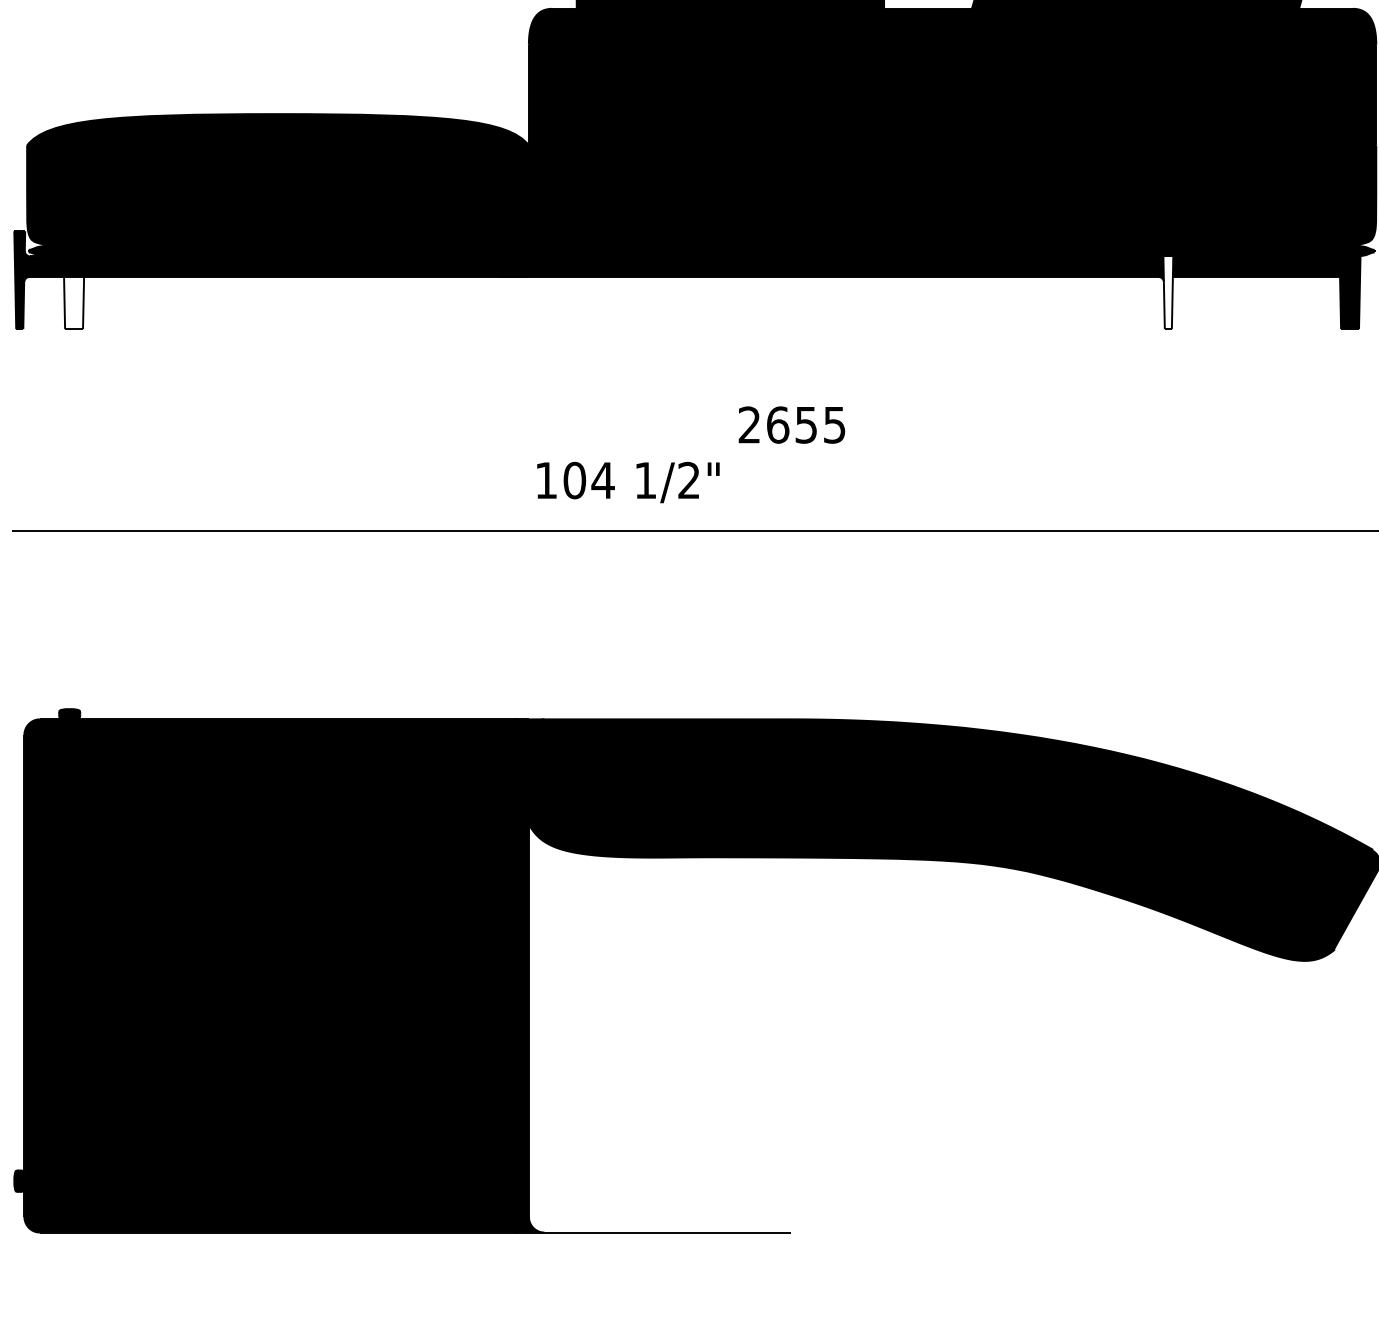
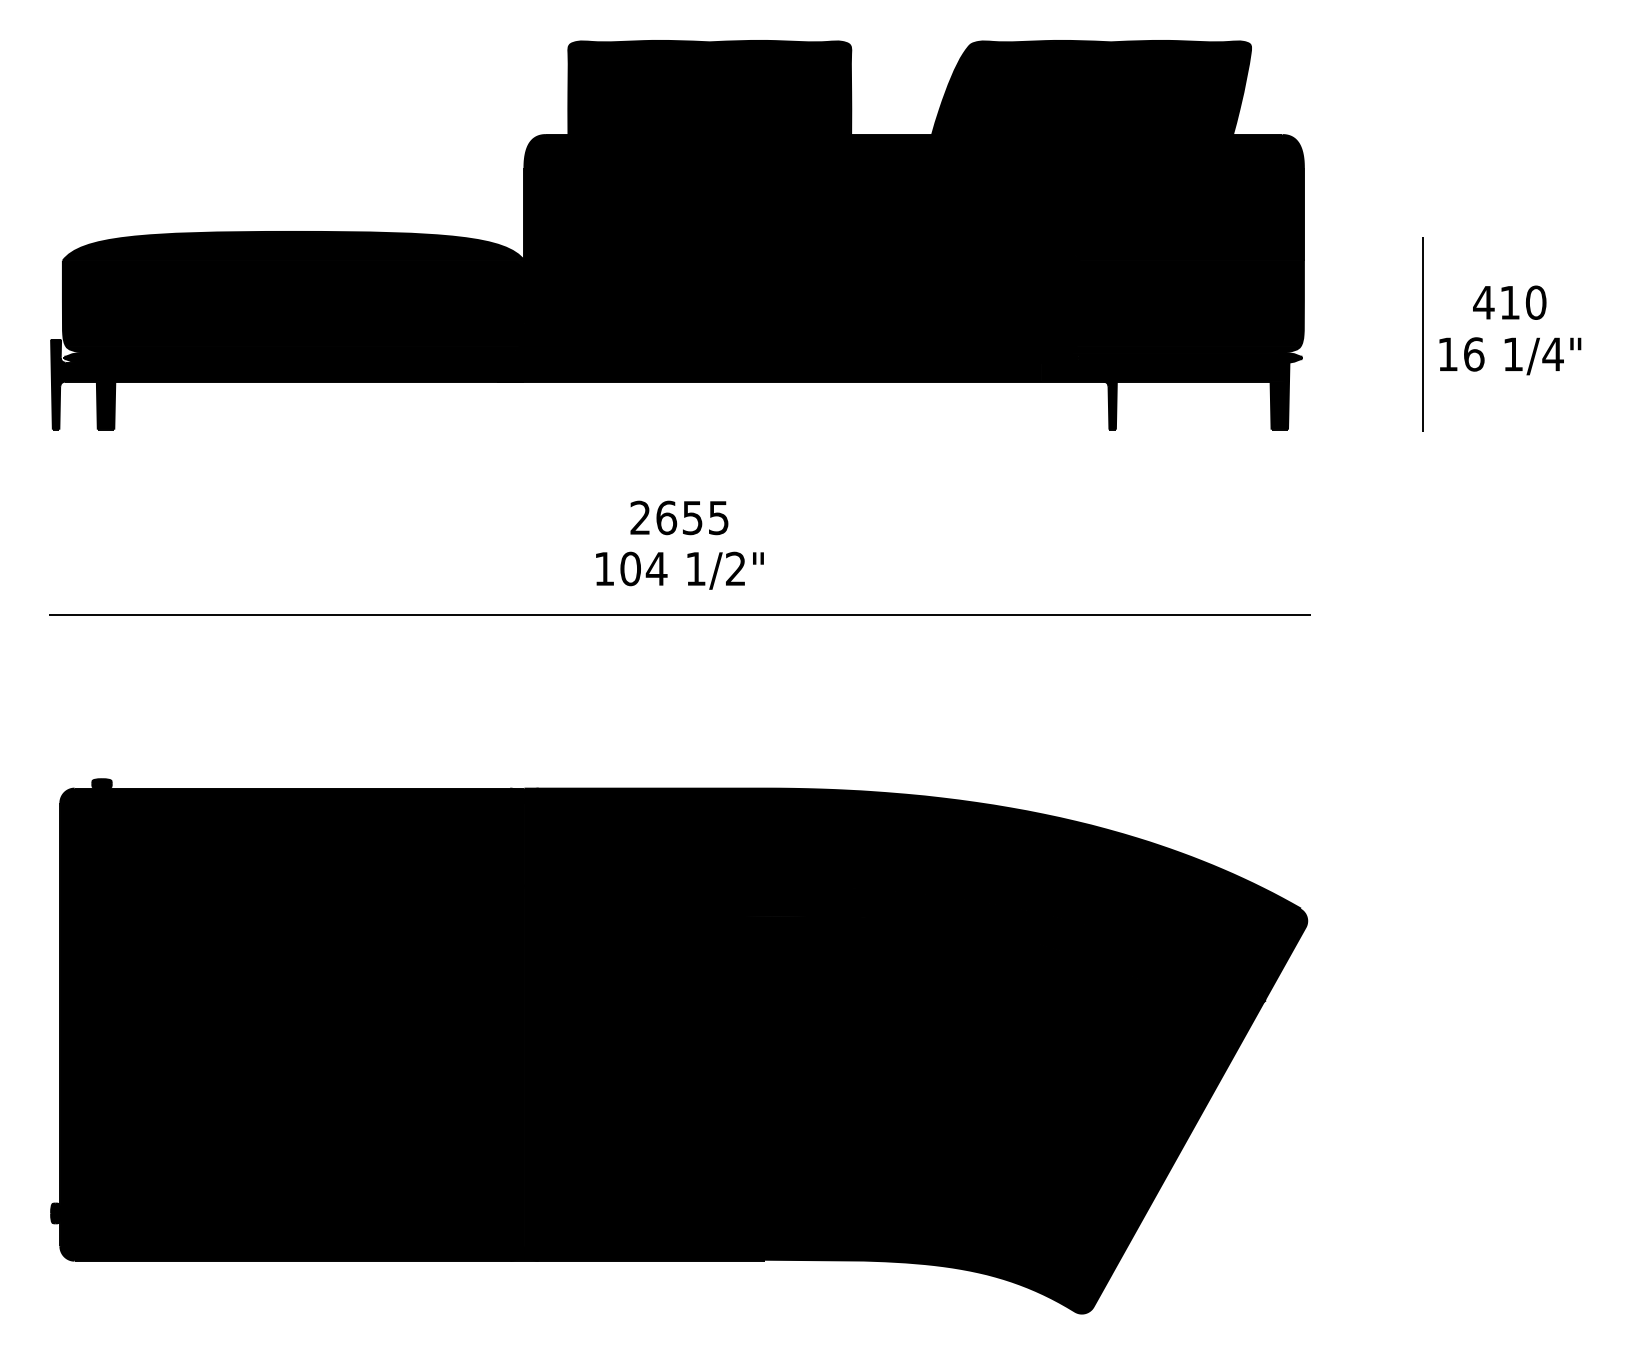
fill: (1168, 291) -> (1112, 395), added
fill: (73, 302) -> (105, 405), added
text: (792, 424) -> (679, 517), moved
text: (627, 482) -> (679, 570), moved
fill: (931, 1057) -> (894, 1099), added

